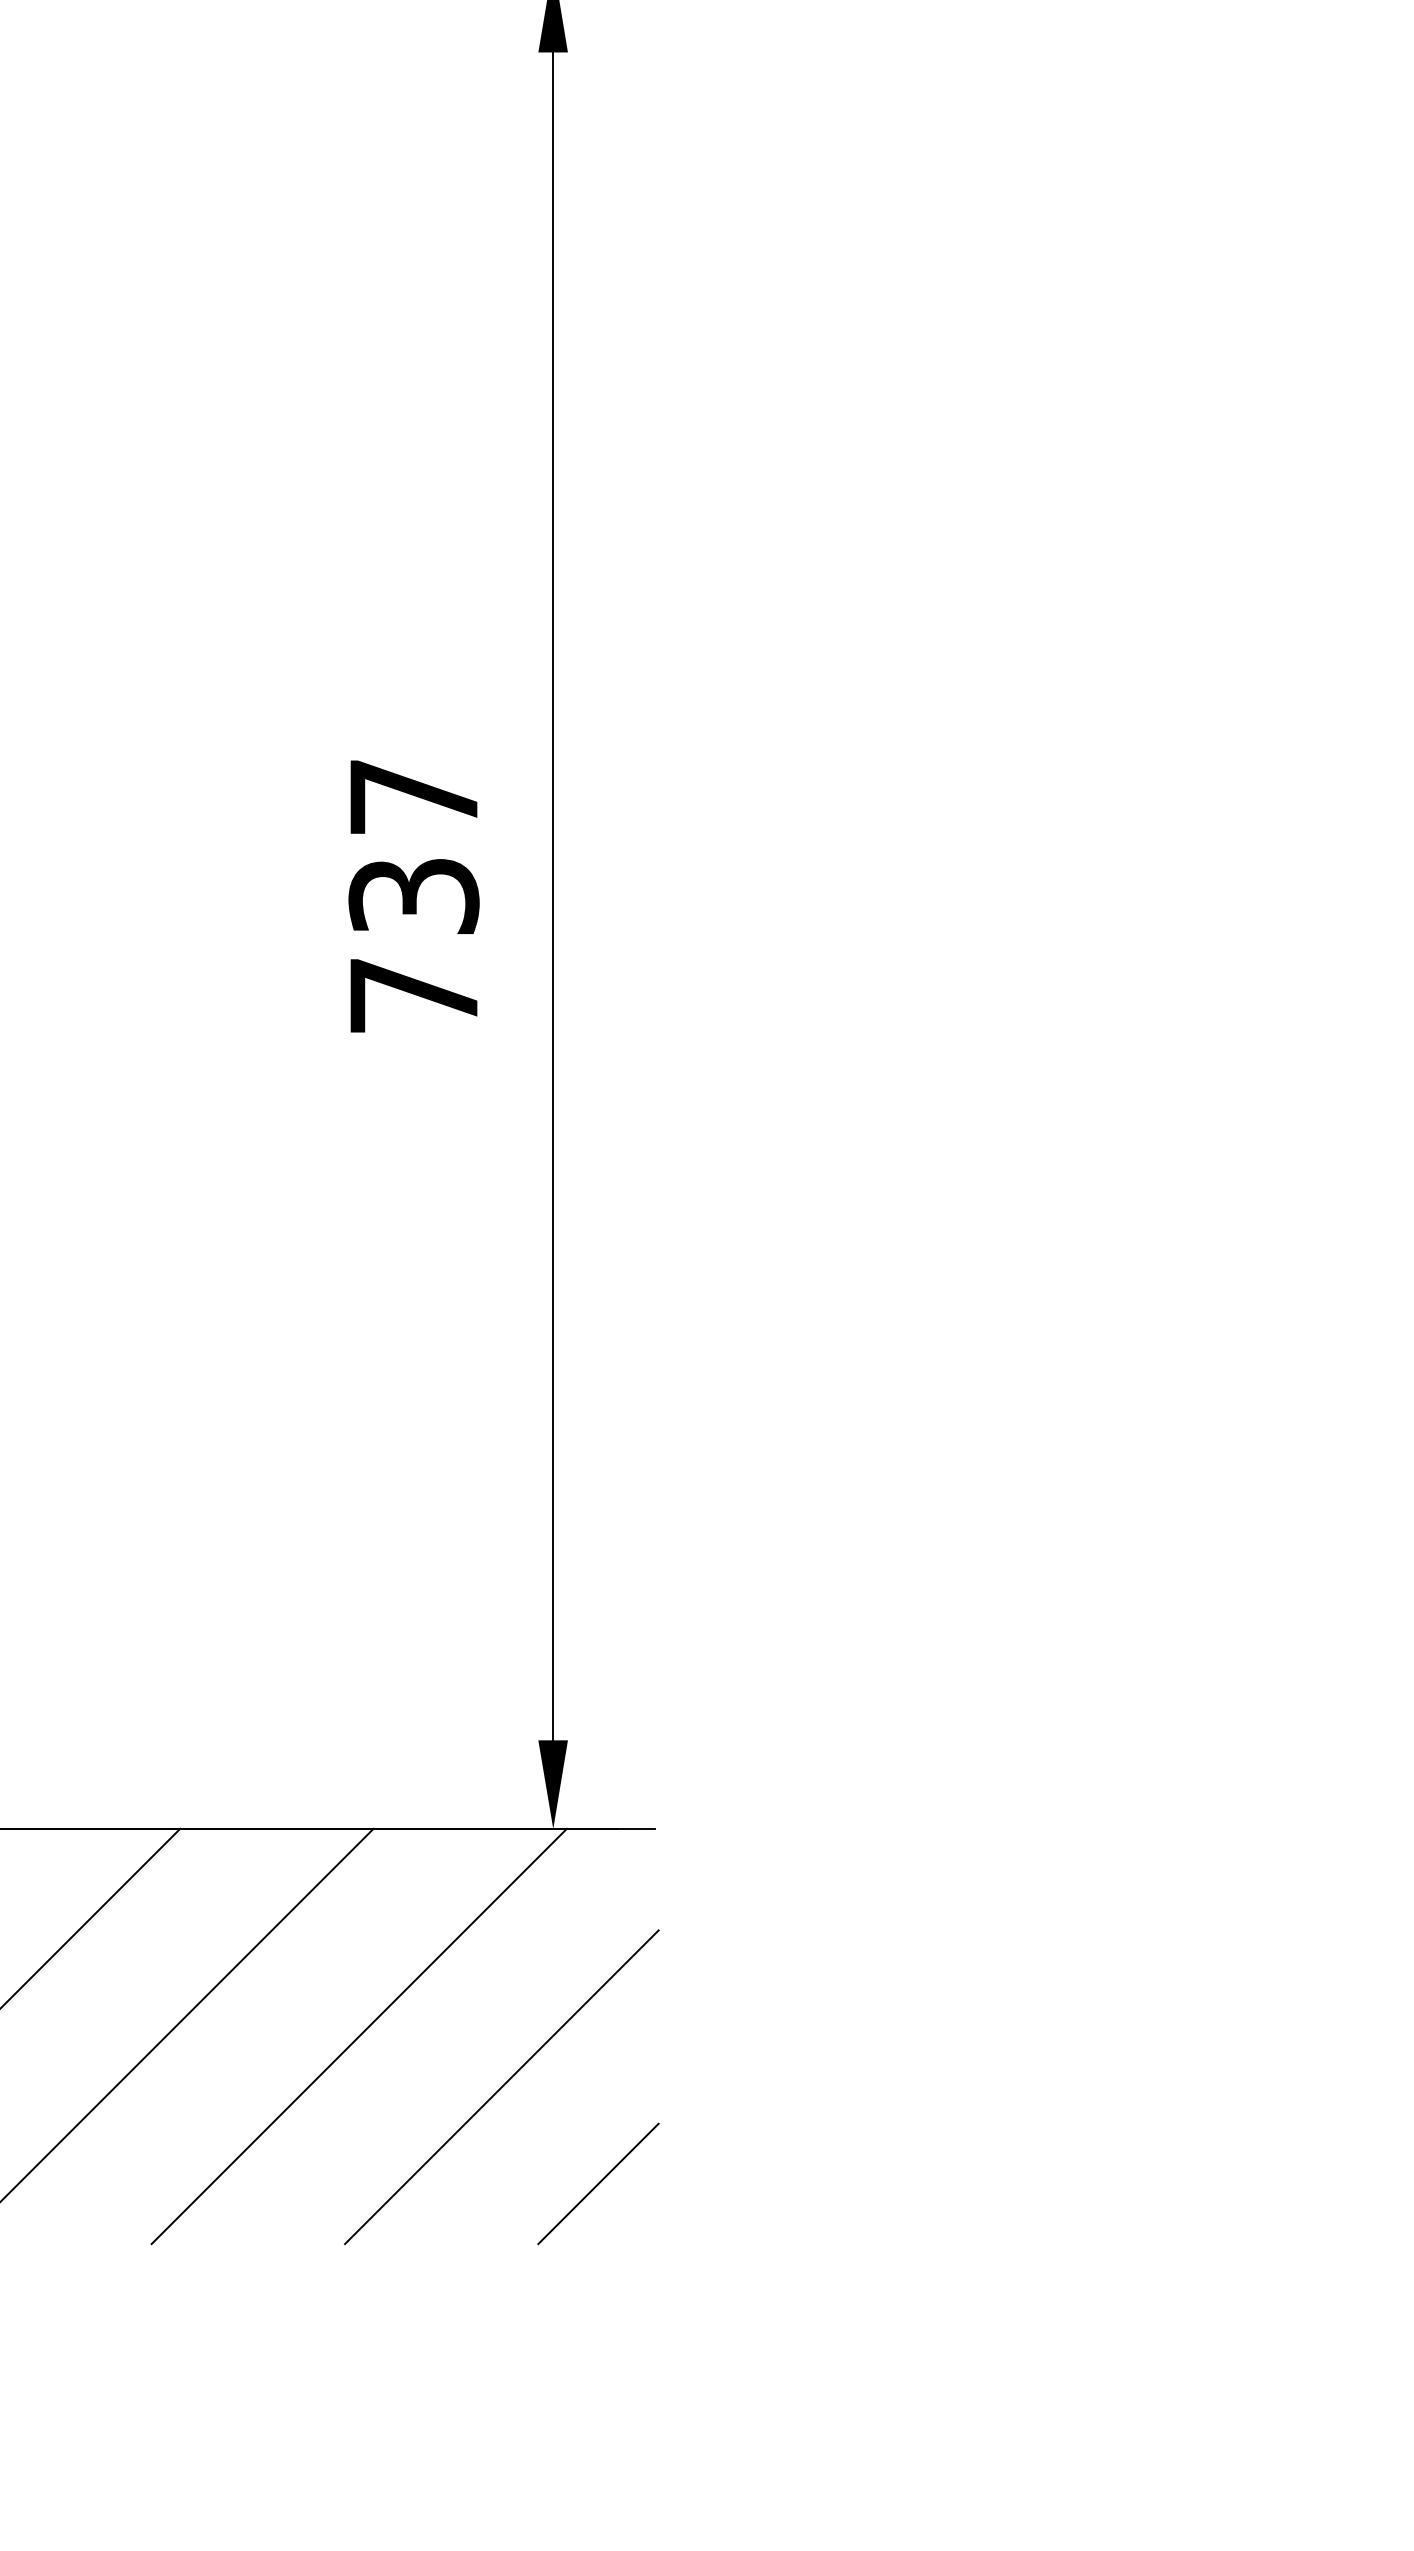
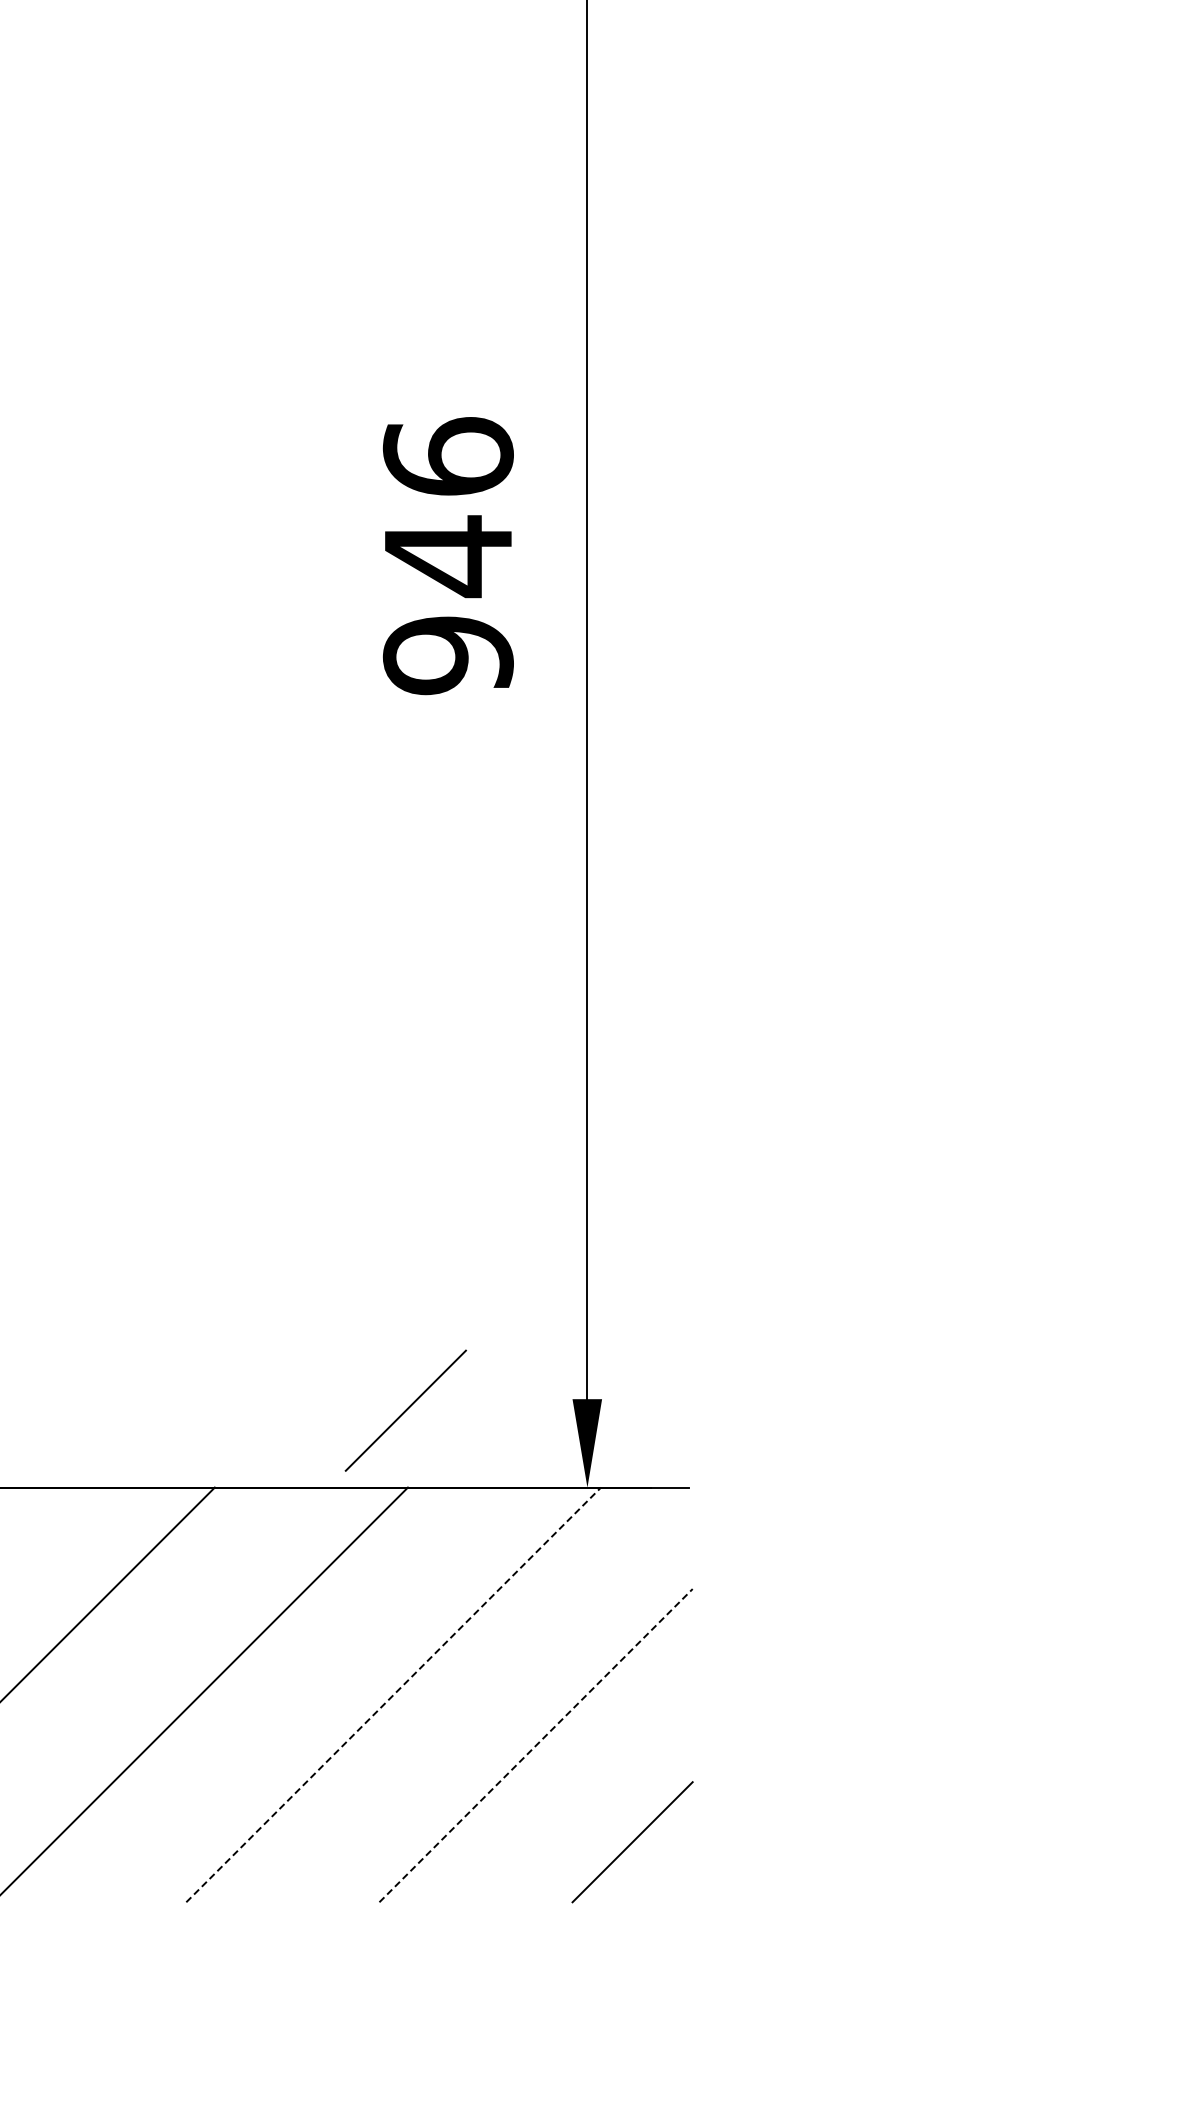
text: (413, 896) -> (447, 556), 737 -> 946
line: (371, 1751) -> (405, 1410), added
line: (359, 2036) -> (393, 1694), solid -> dashed
line: (501, 2087) -> (535, 1745), solid -> dashed

